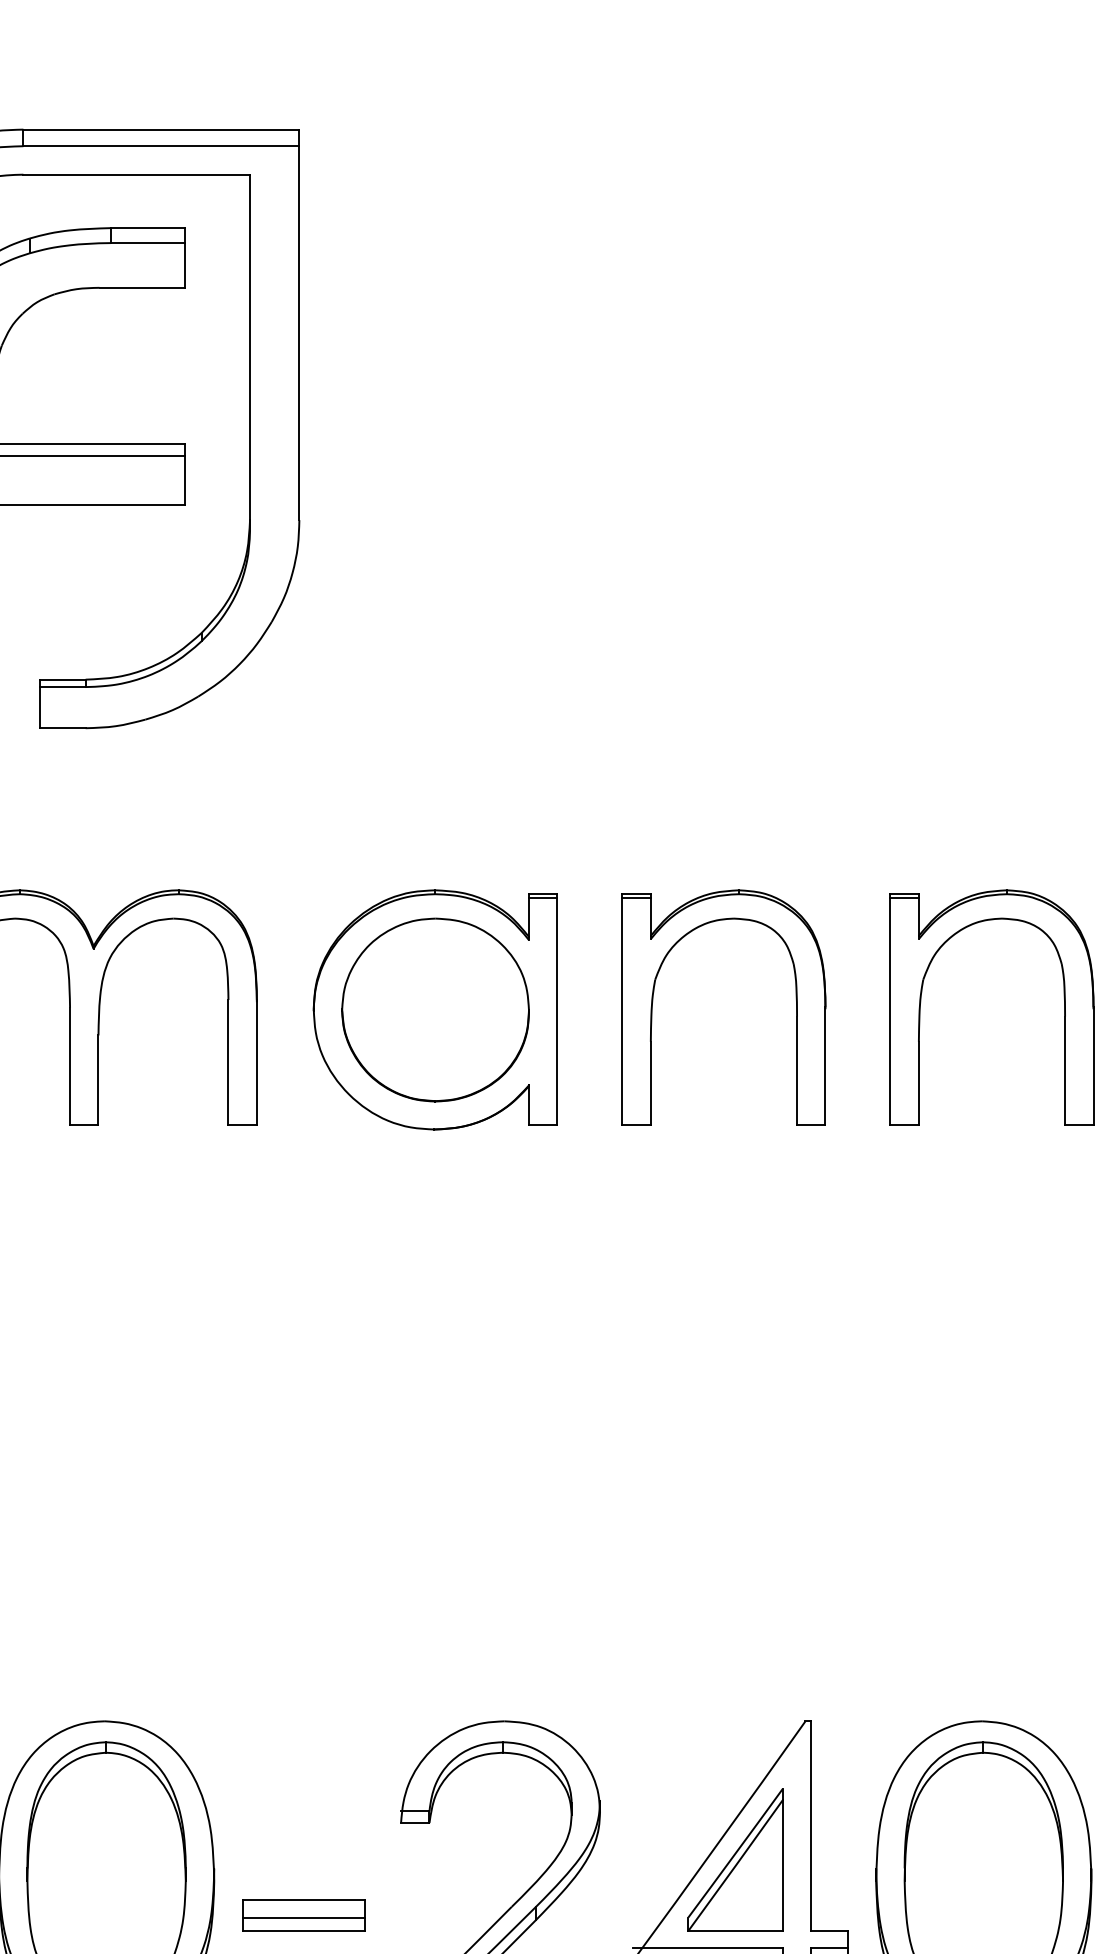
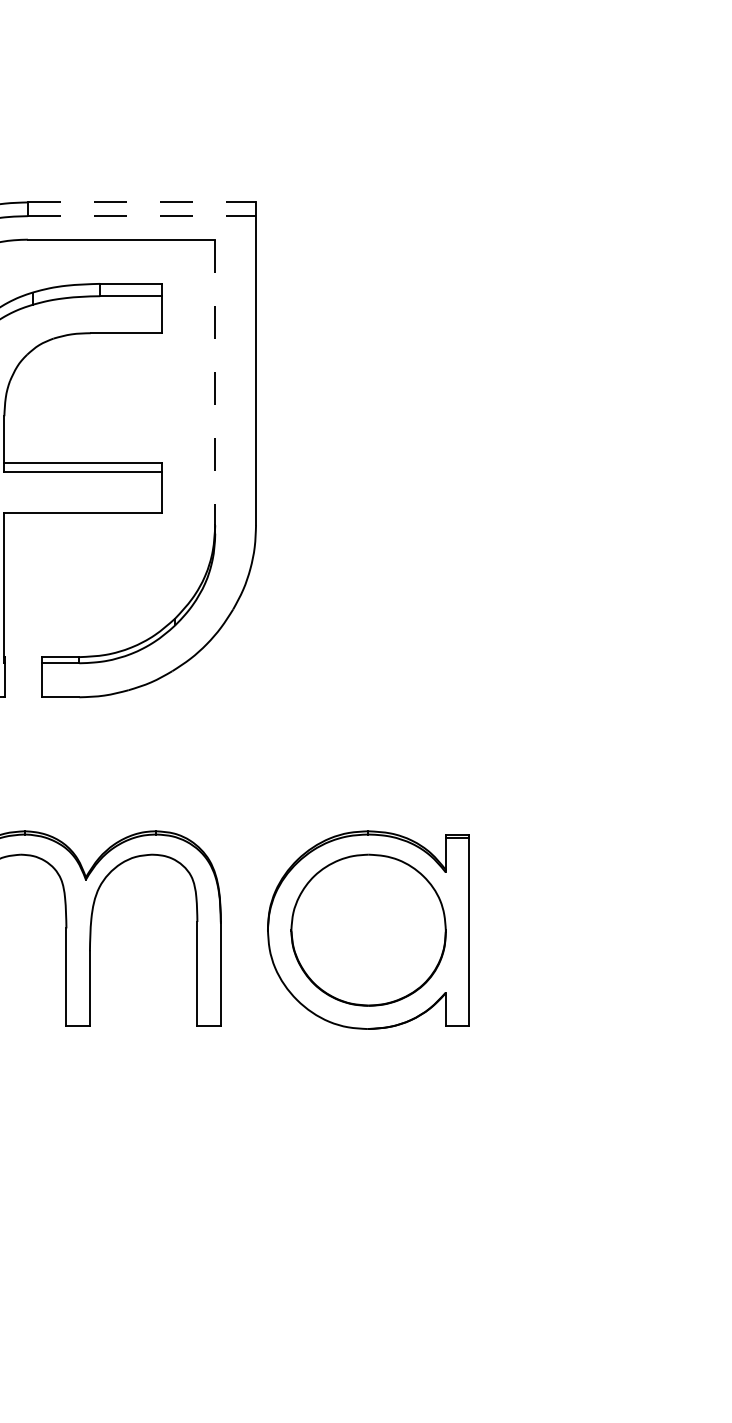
line: (161, 129) -> (142, 202), solid -> dashed
line: (161, 146) -> (142, 216), solid -> dashed
line: (250, 347) -> (215, 382), solid -> dashed
part: (653, 1001) -> (548, 923), removed

